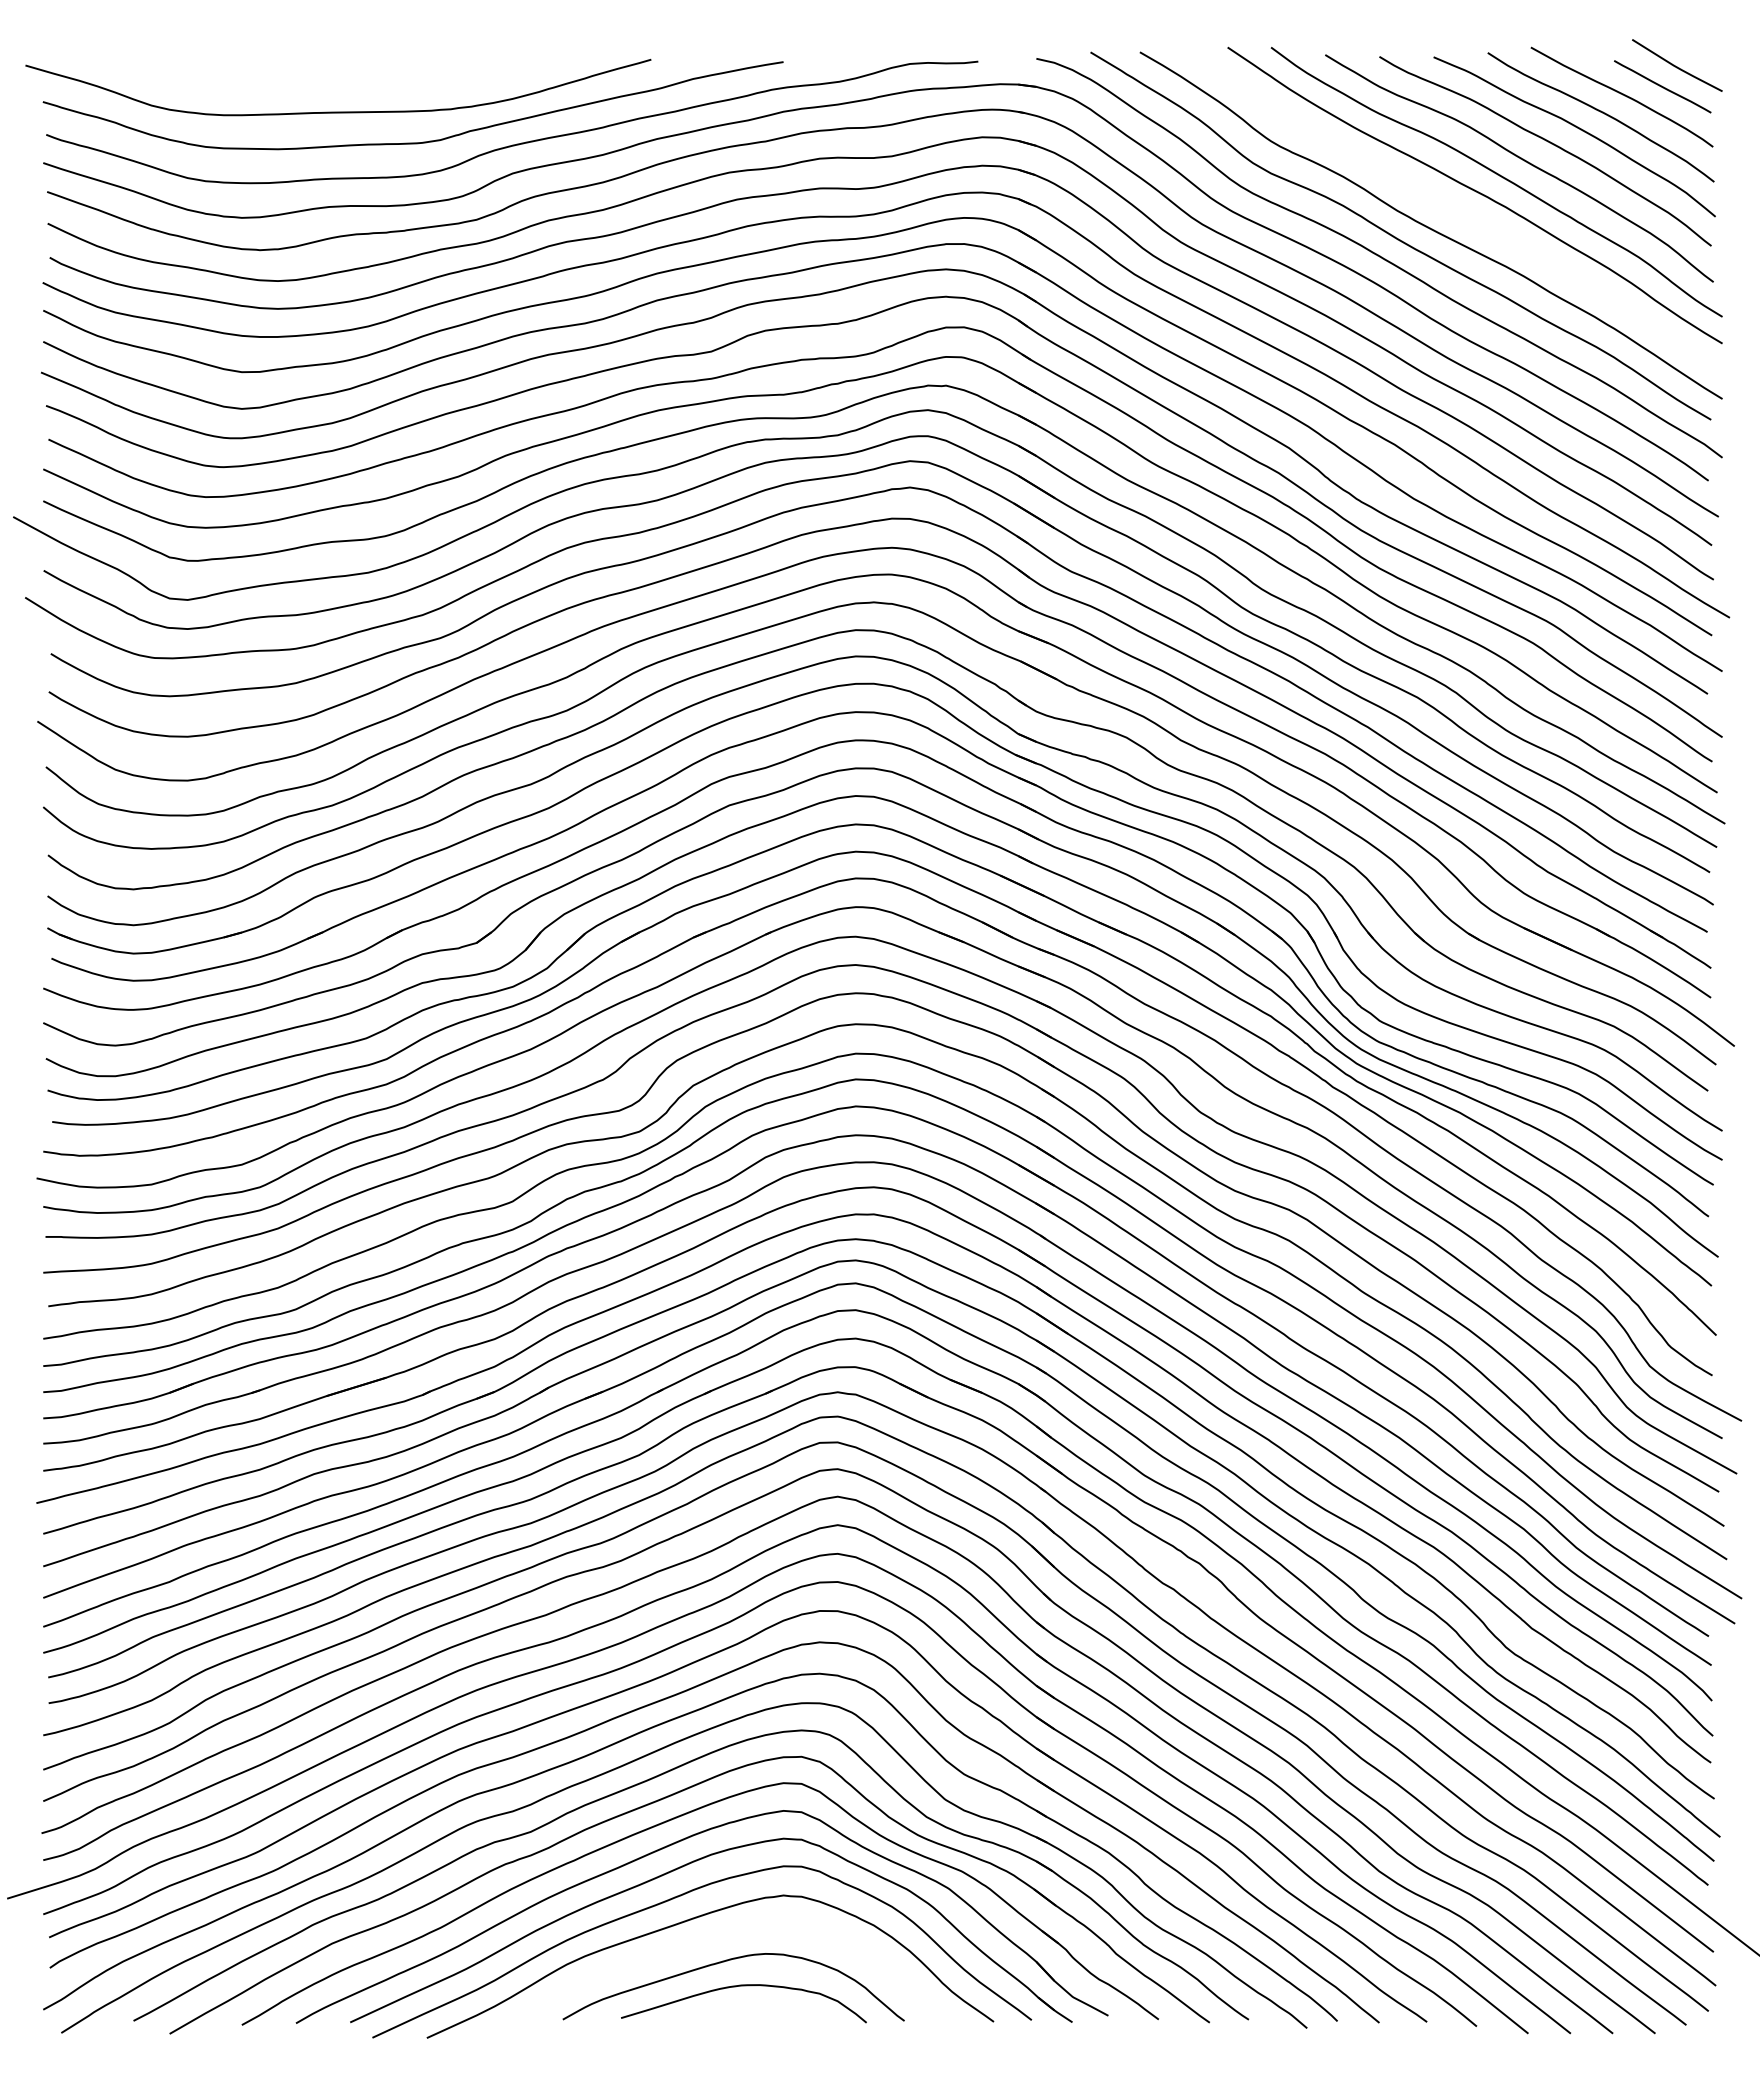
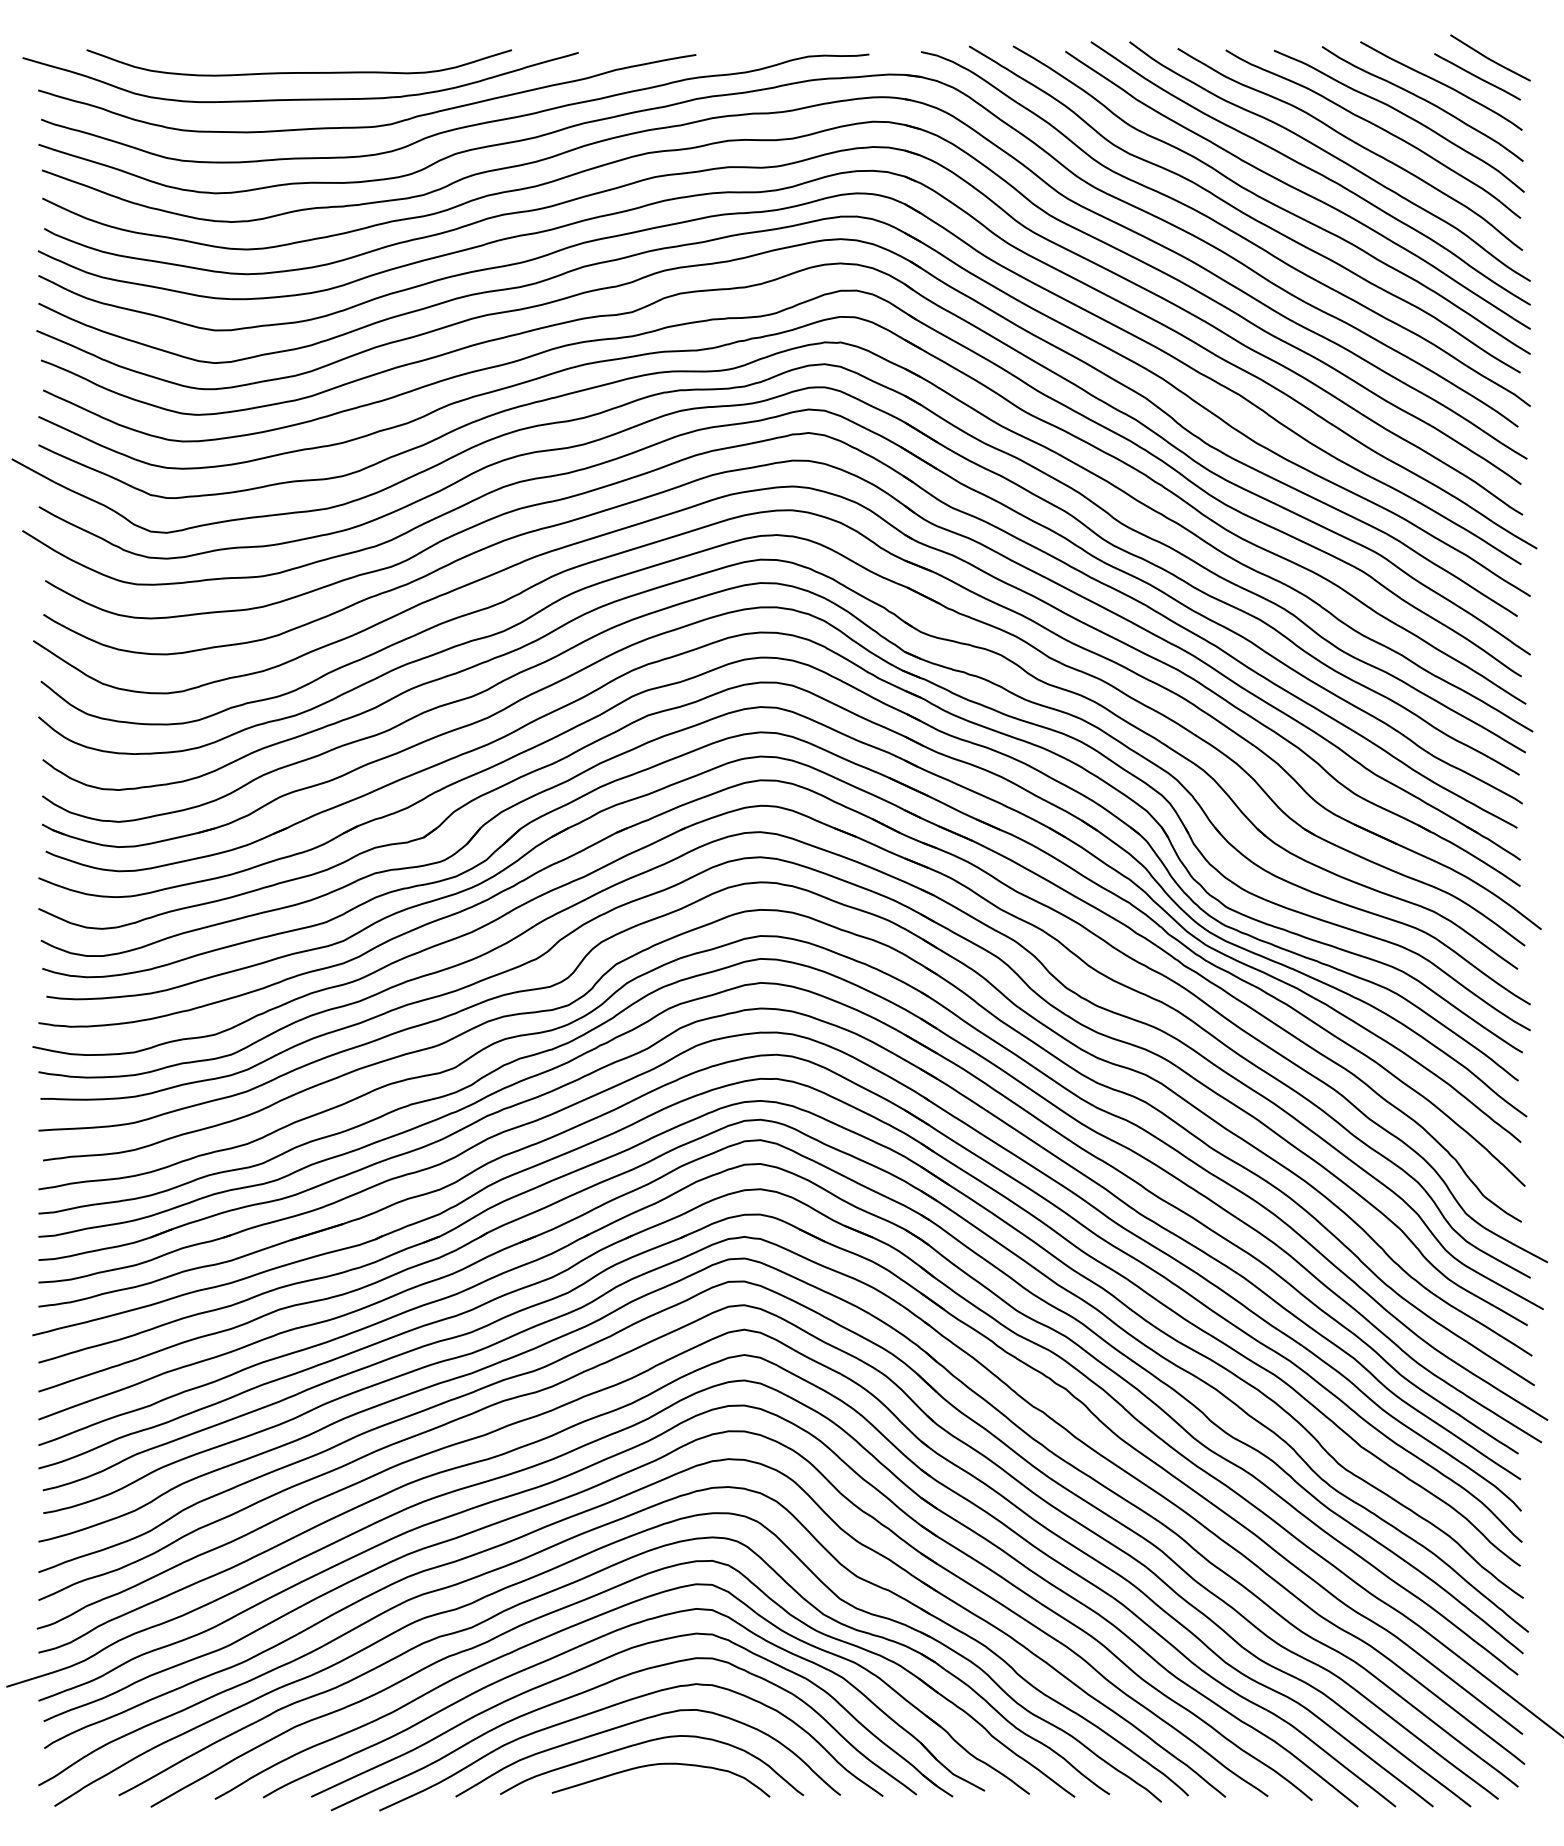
curve: (336, 81) -> (299, 72), added
curve: (1460, 214) -> (1297, 190), added
curve: (717, 1938) -> (637, 1722), added

